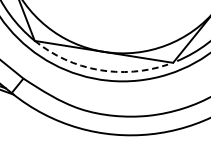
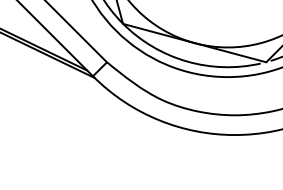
arc: (98, 69) -> (186, 61), dashed -> solid

